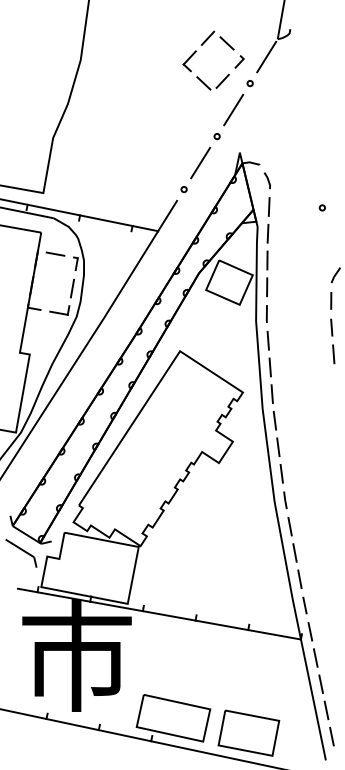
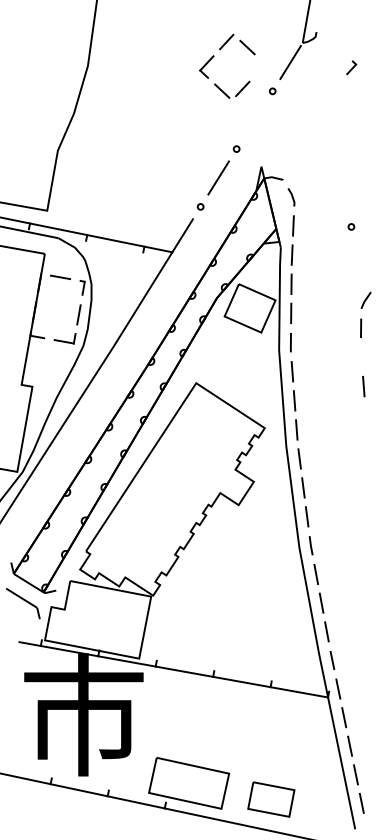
line: (240, 61) -> (352, 67), moved
line: (233, 109) -> (254, 119), removed
line: (331, 327) -> (361, 357), removed
part: (248, 732) -> (270, 798), size x0.7

